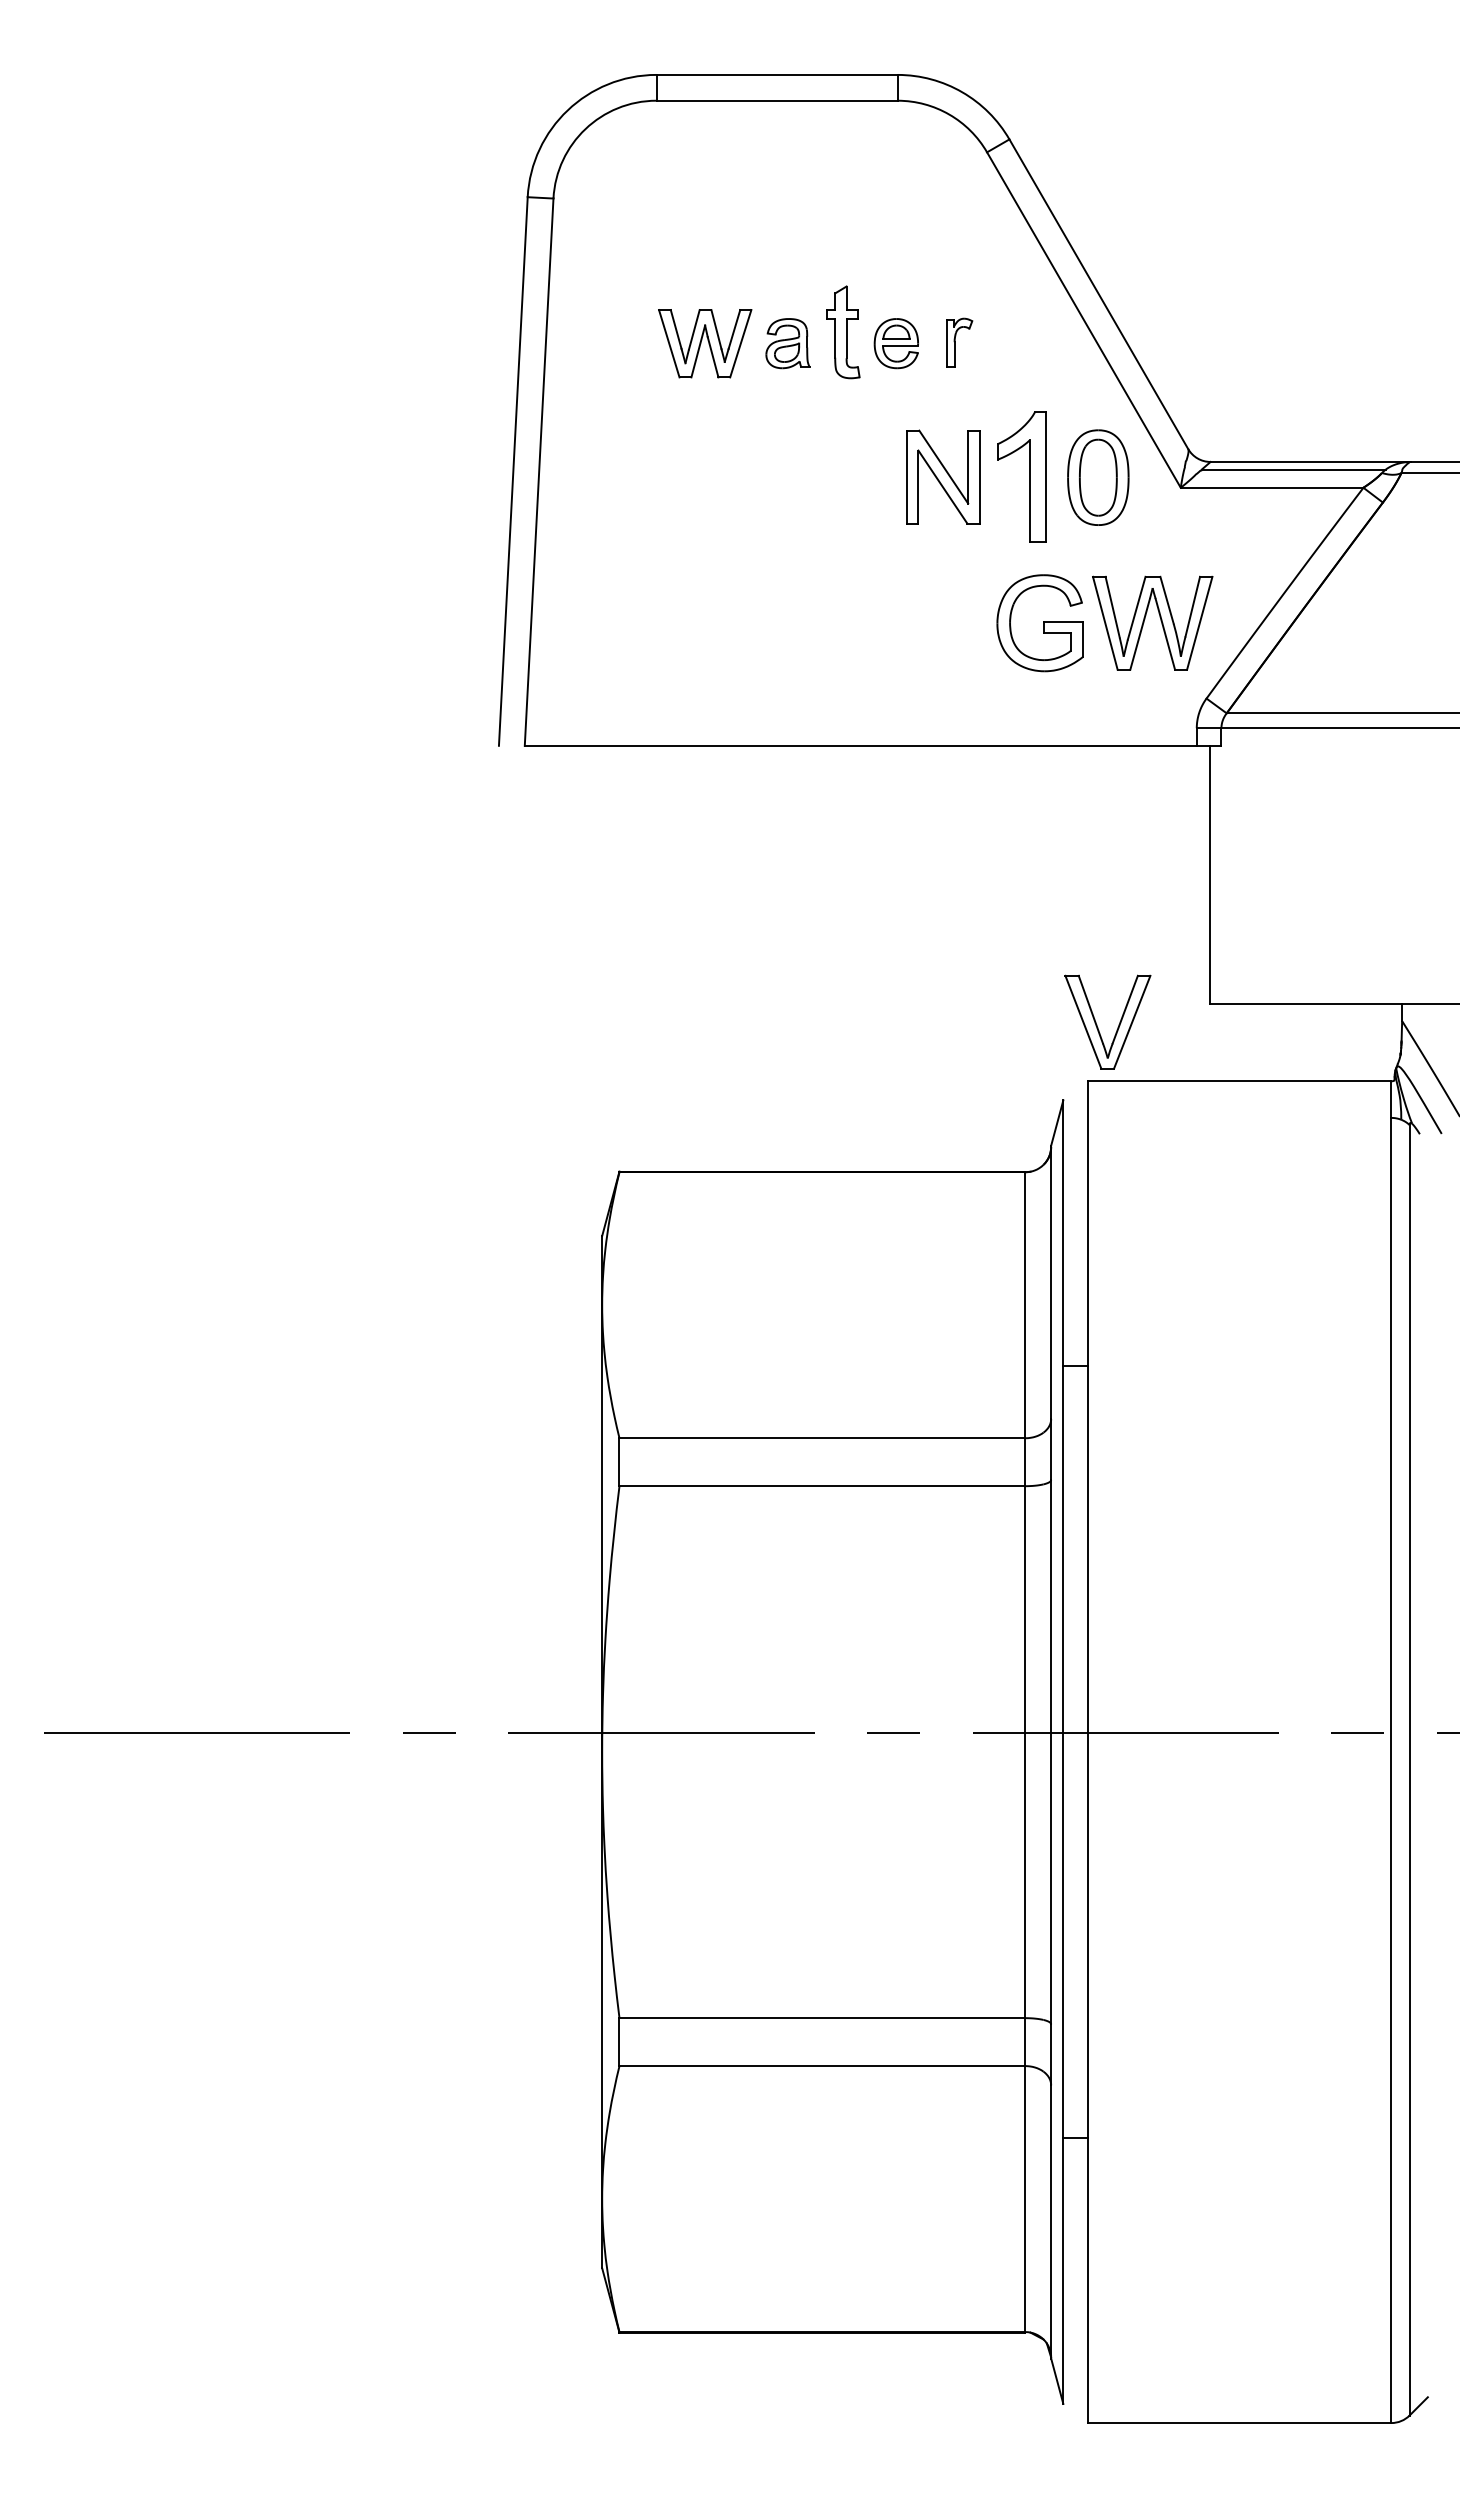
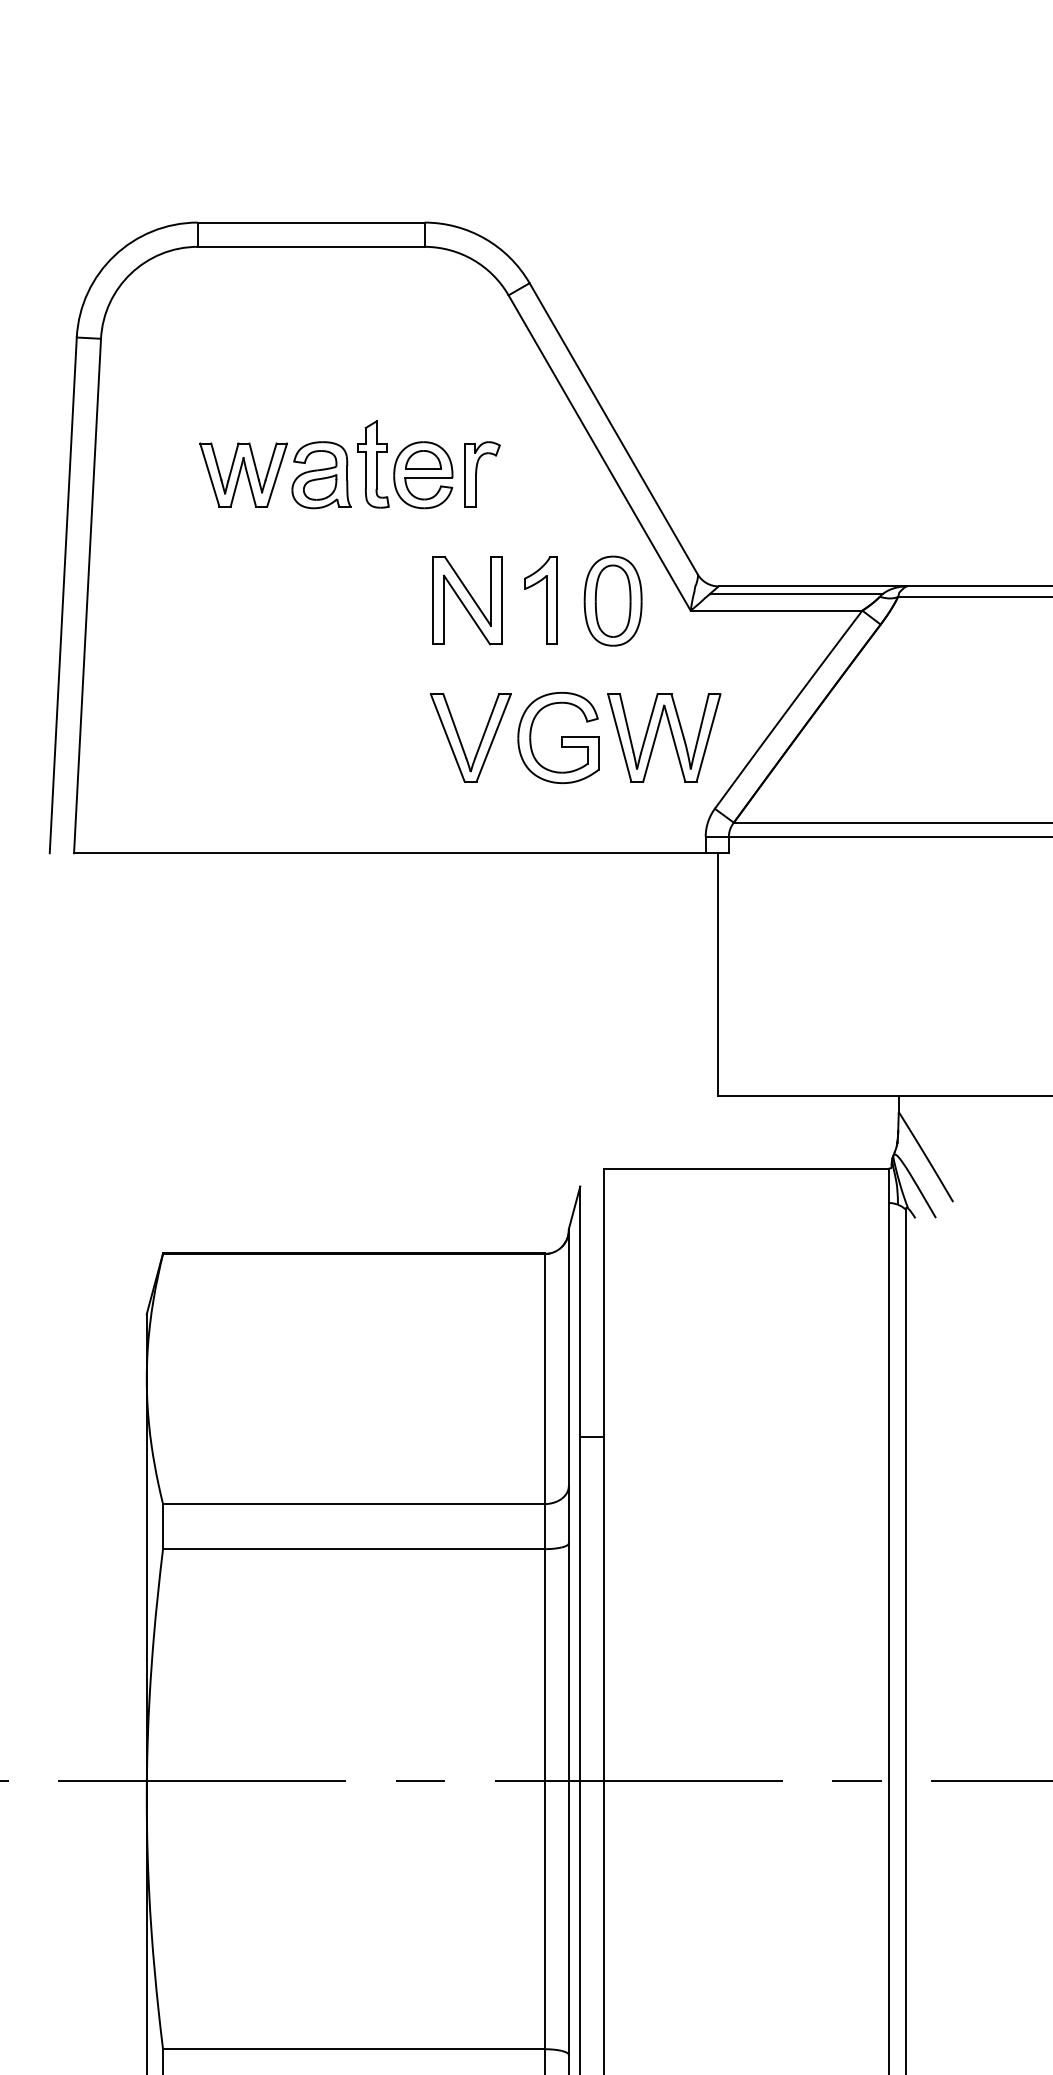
part: (959, 342) -> (482, 474), size x1.43
part: (787, 343) -> (320, 475), size x1.43
part: (896, 343) -> (423, 475), size x1.43
part: (1021, 476) -> (540, 600), size x0.71
part: (1097, 1024) -> (461, 740), moved

